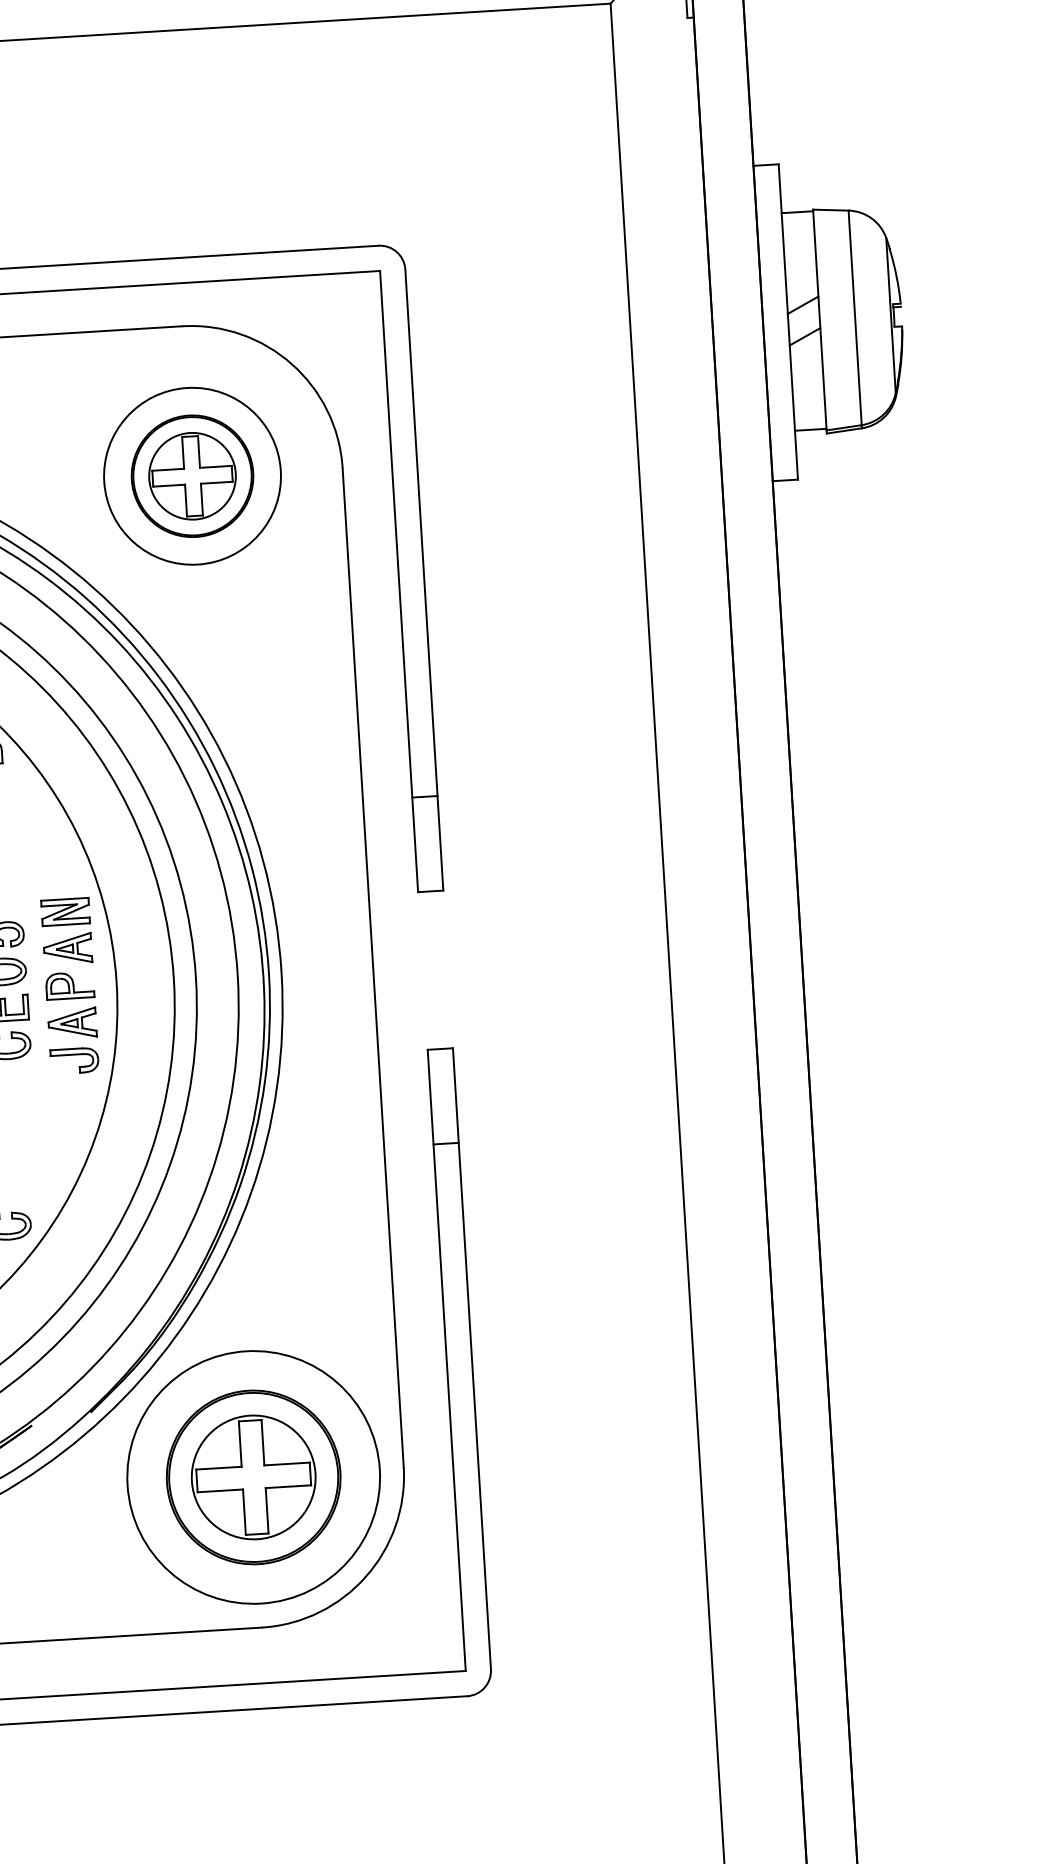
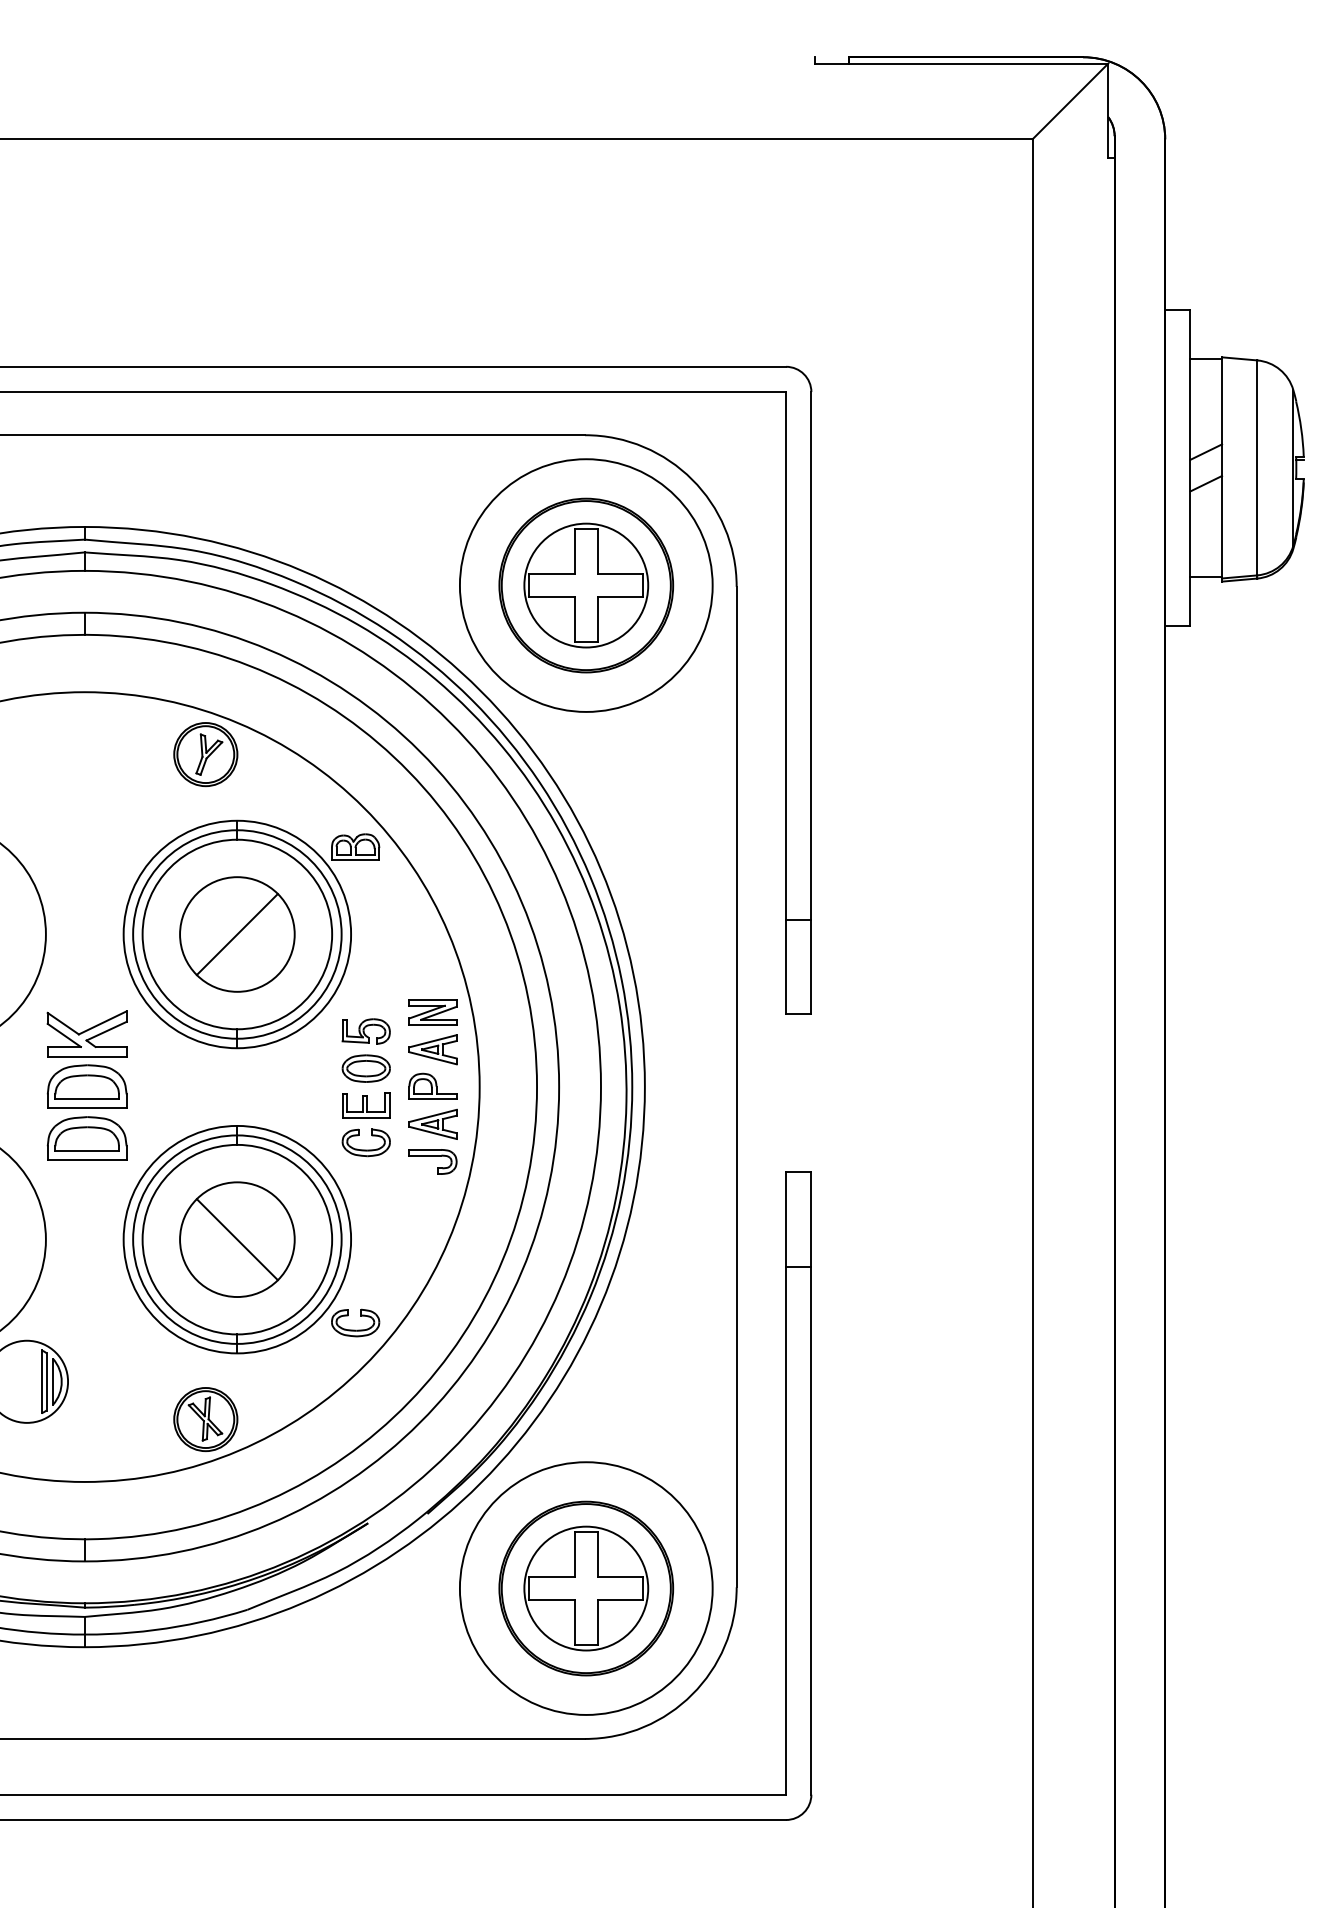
part: (192, 476) -> (586, 585), size x1.43

